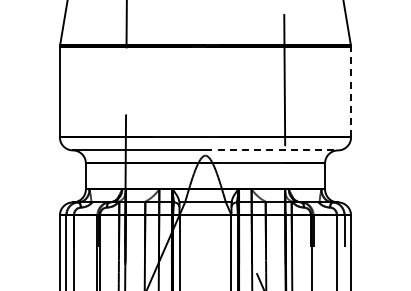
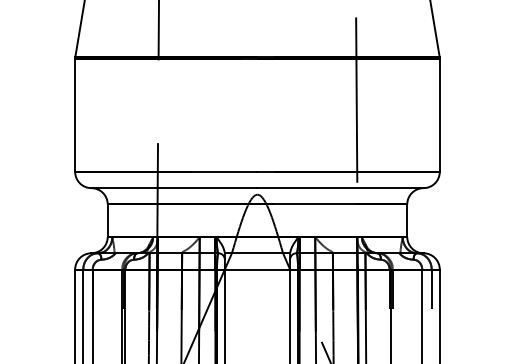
line: (351, 92) -> (440, 115), dashed -> solid
line: (272, 150) -> (341, 188), dashed -> solid

